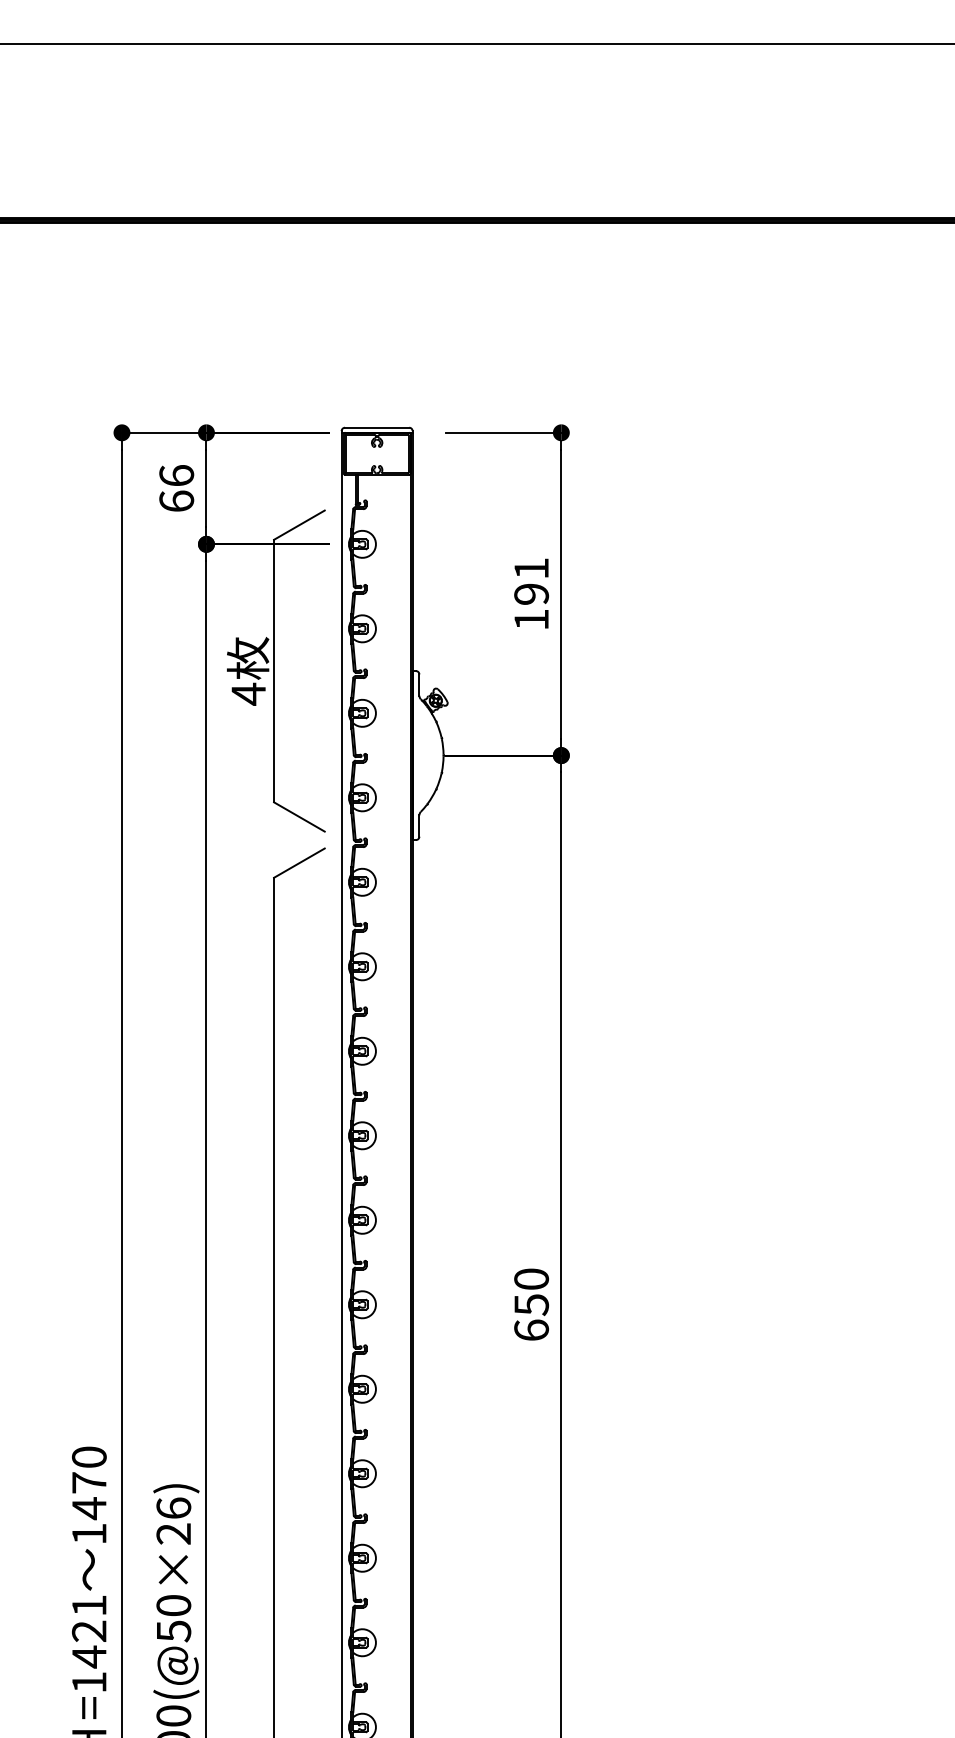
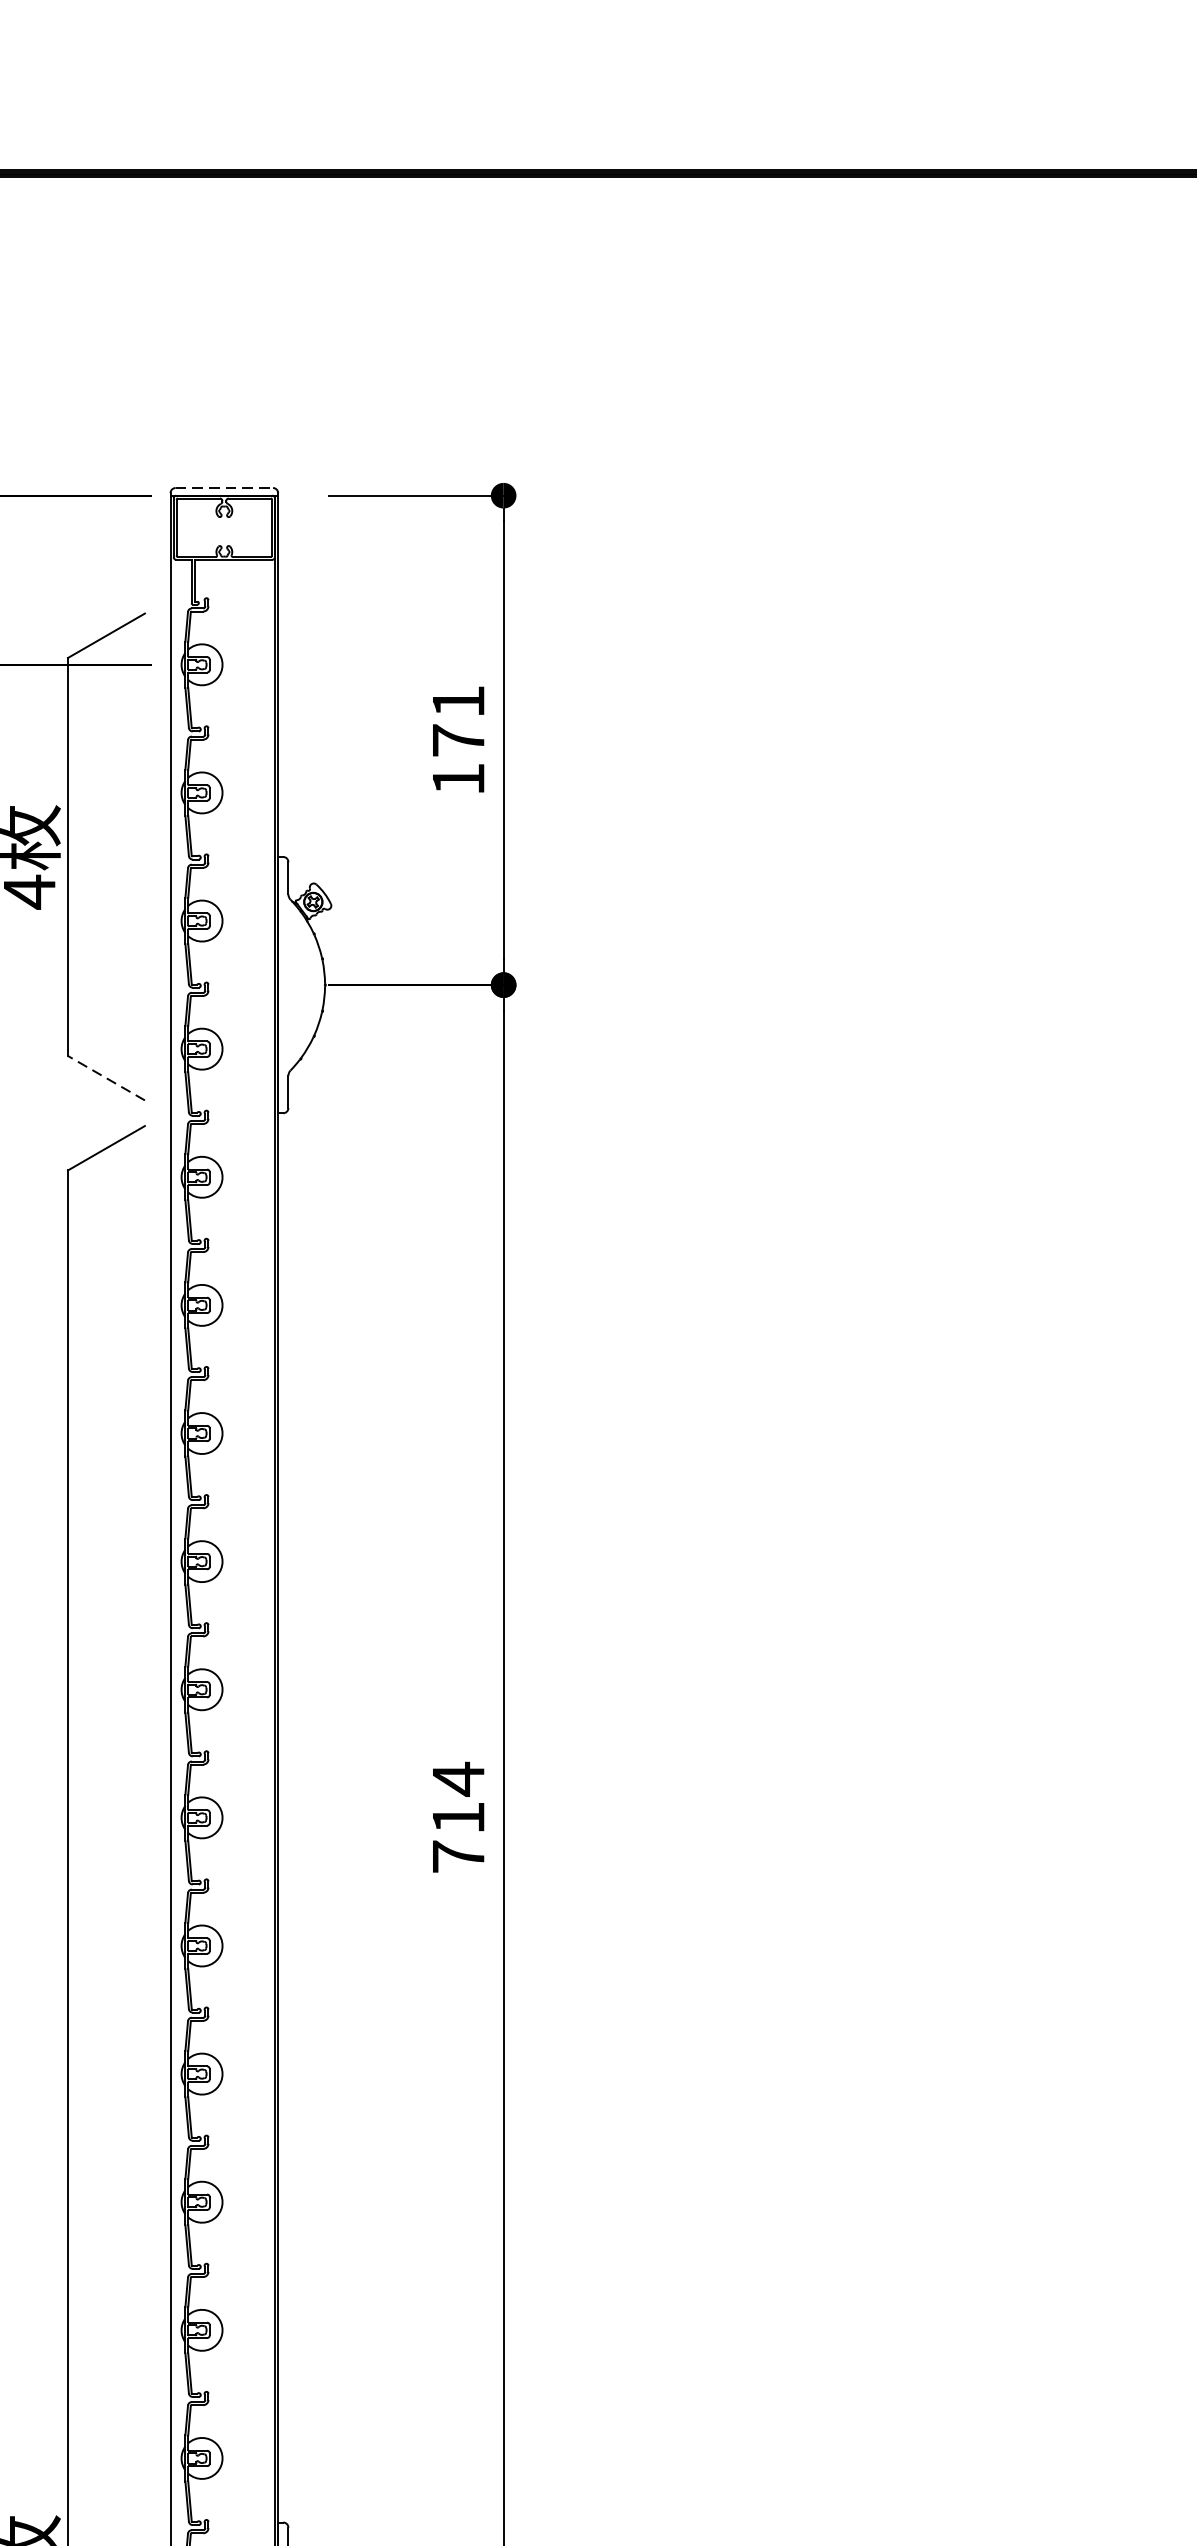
line: (377, 427) -> (224, 487), solid -> dashed
text: (531, 593) -> (458, 739), 191 -> 171
line: (298, 816) -> (105, 1077), solid -> dashed
text: (531, 1303) -> (458, 1815), 650 -> 714

